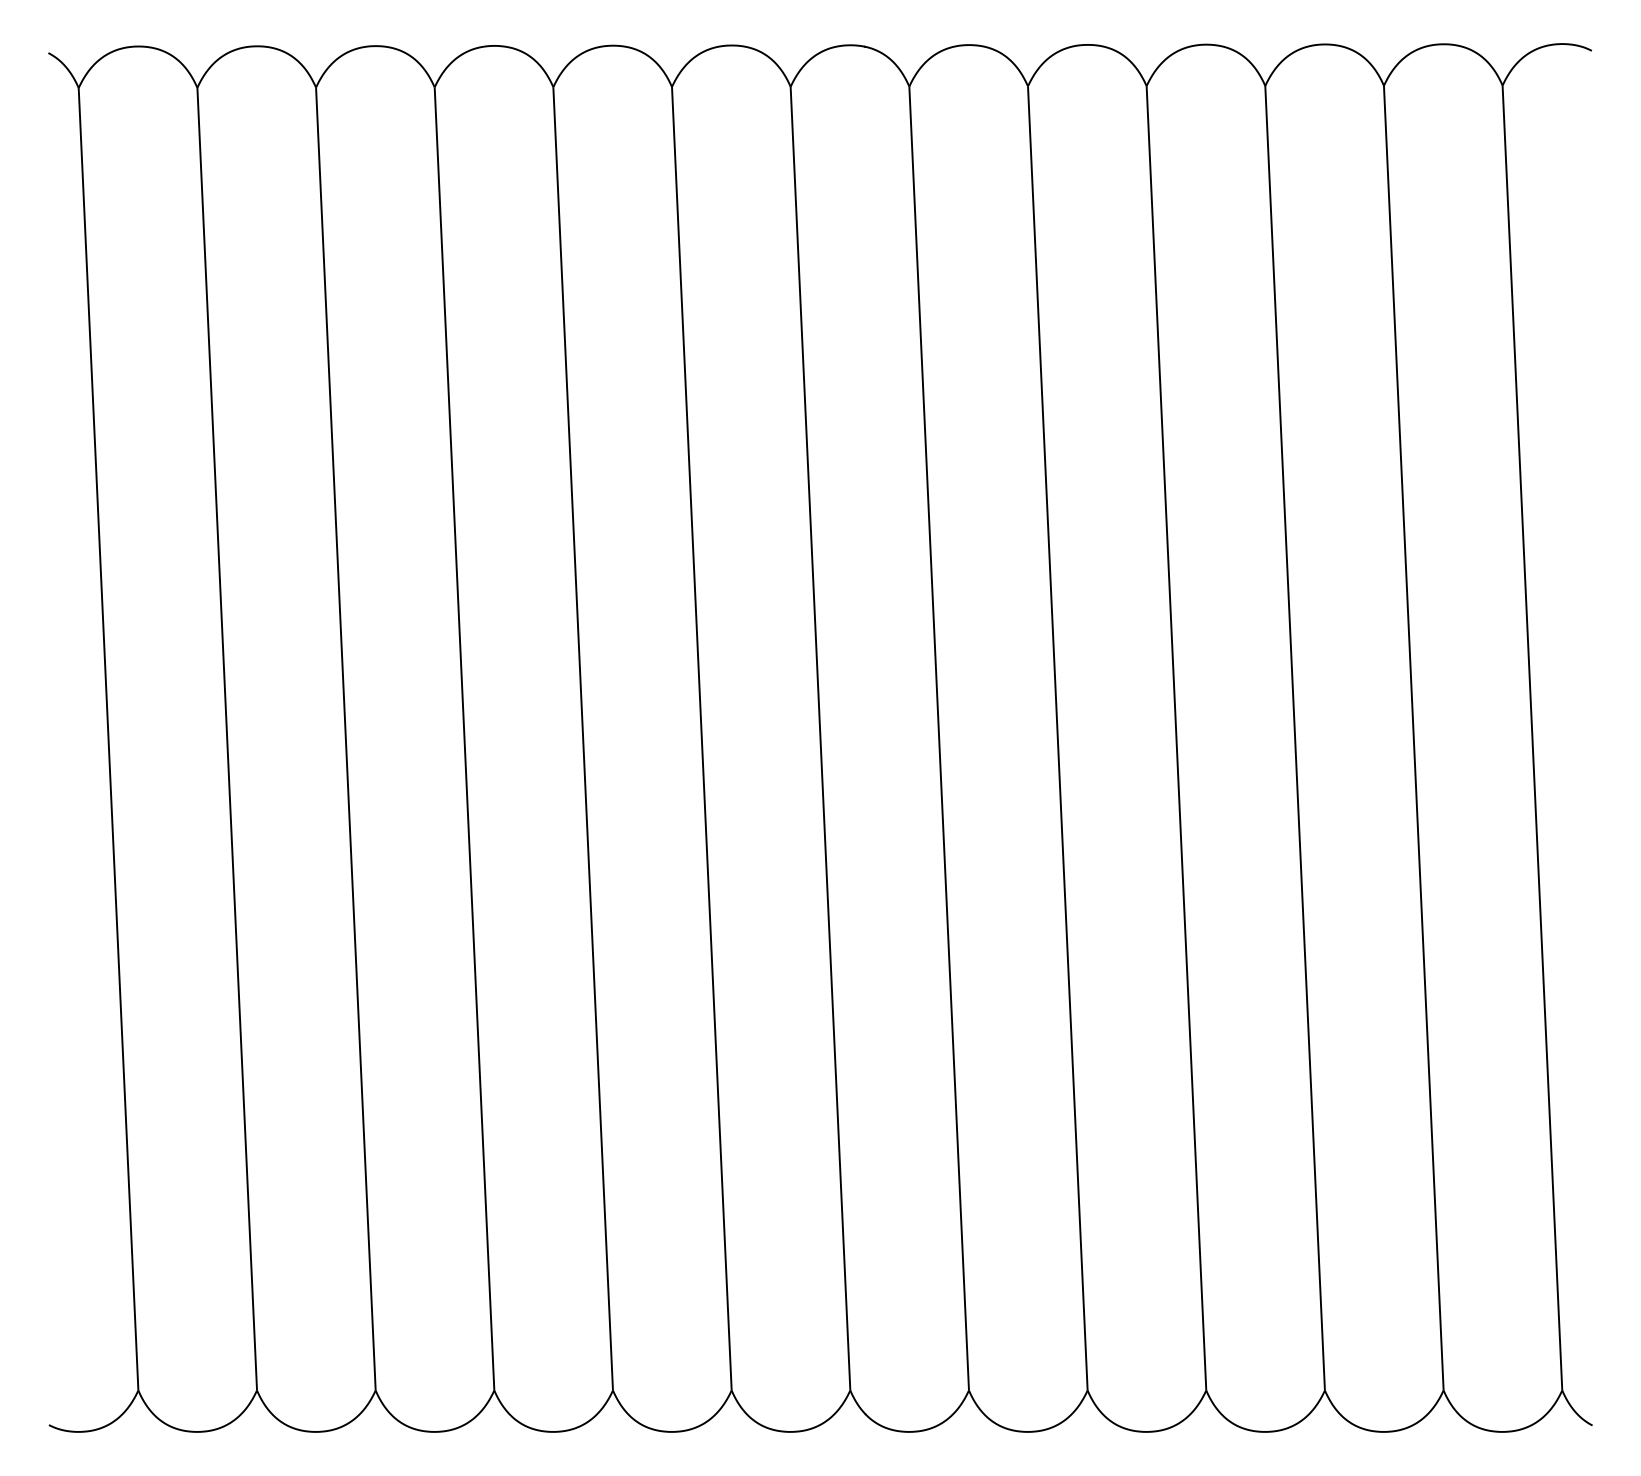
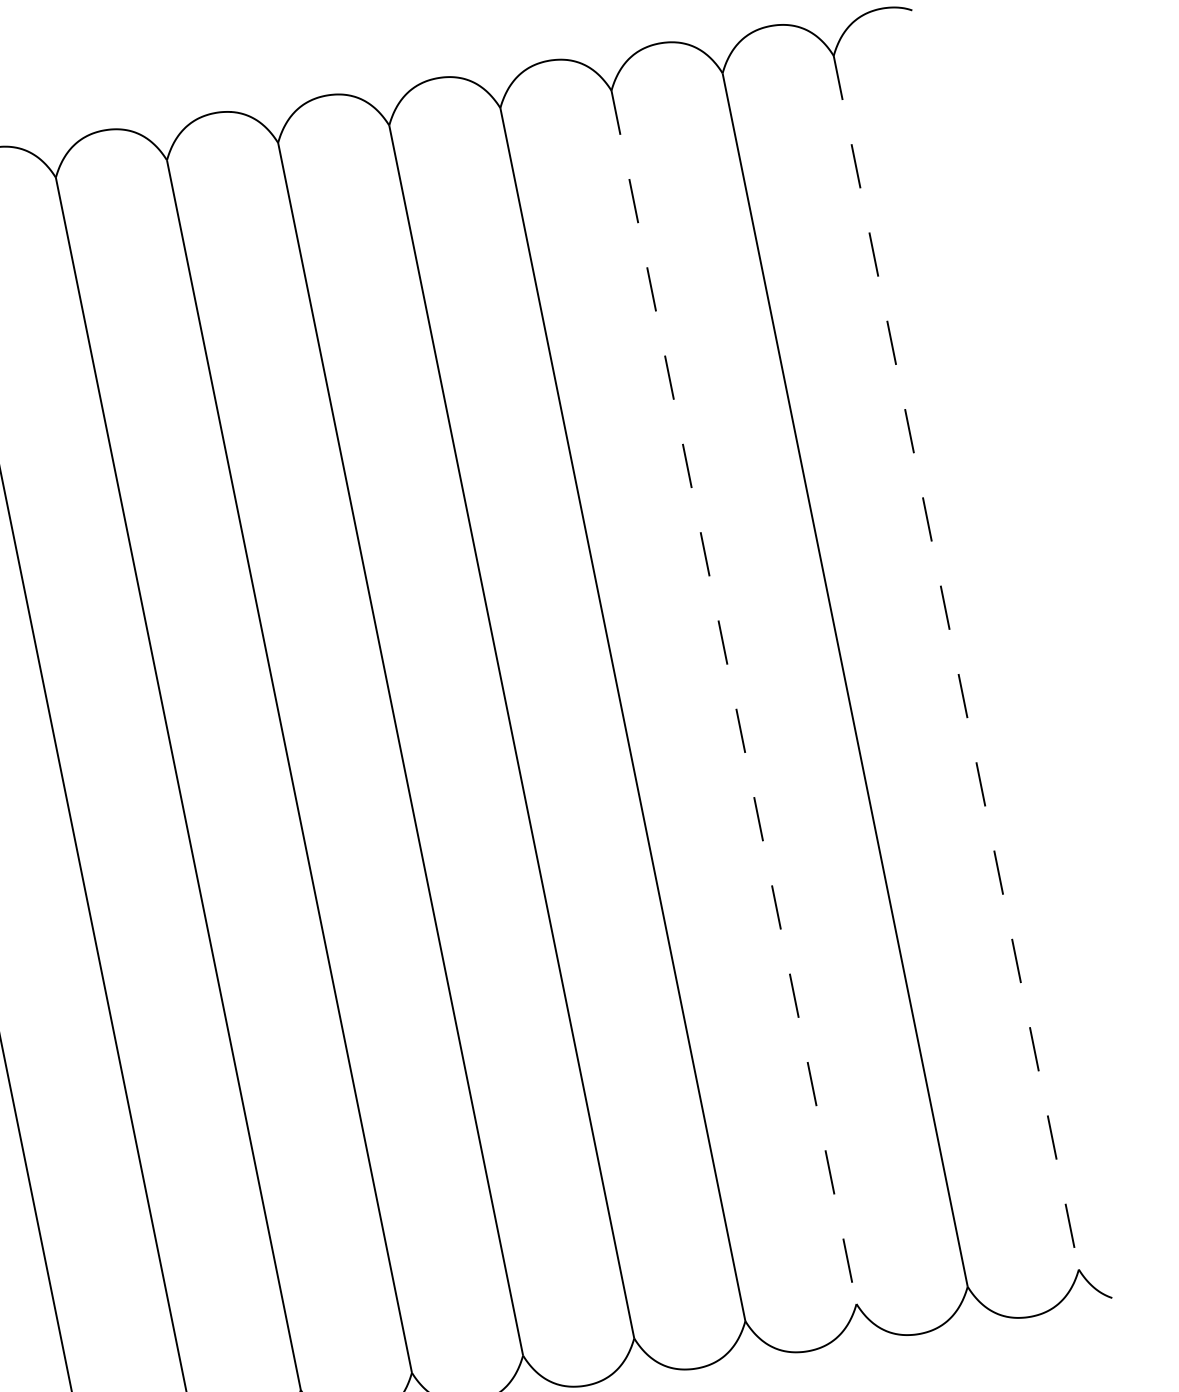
line: (1295, 738) -> (734, 697), solid -> dashed
line: (1532, 738) -> (956, 663), solid -> dashed

